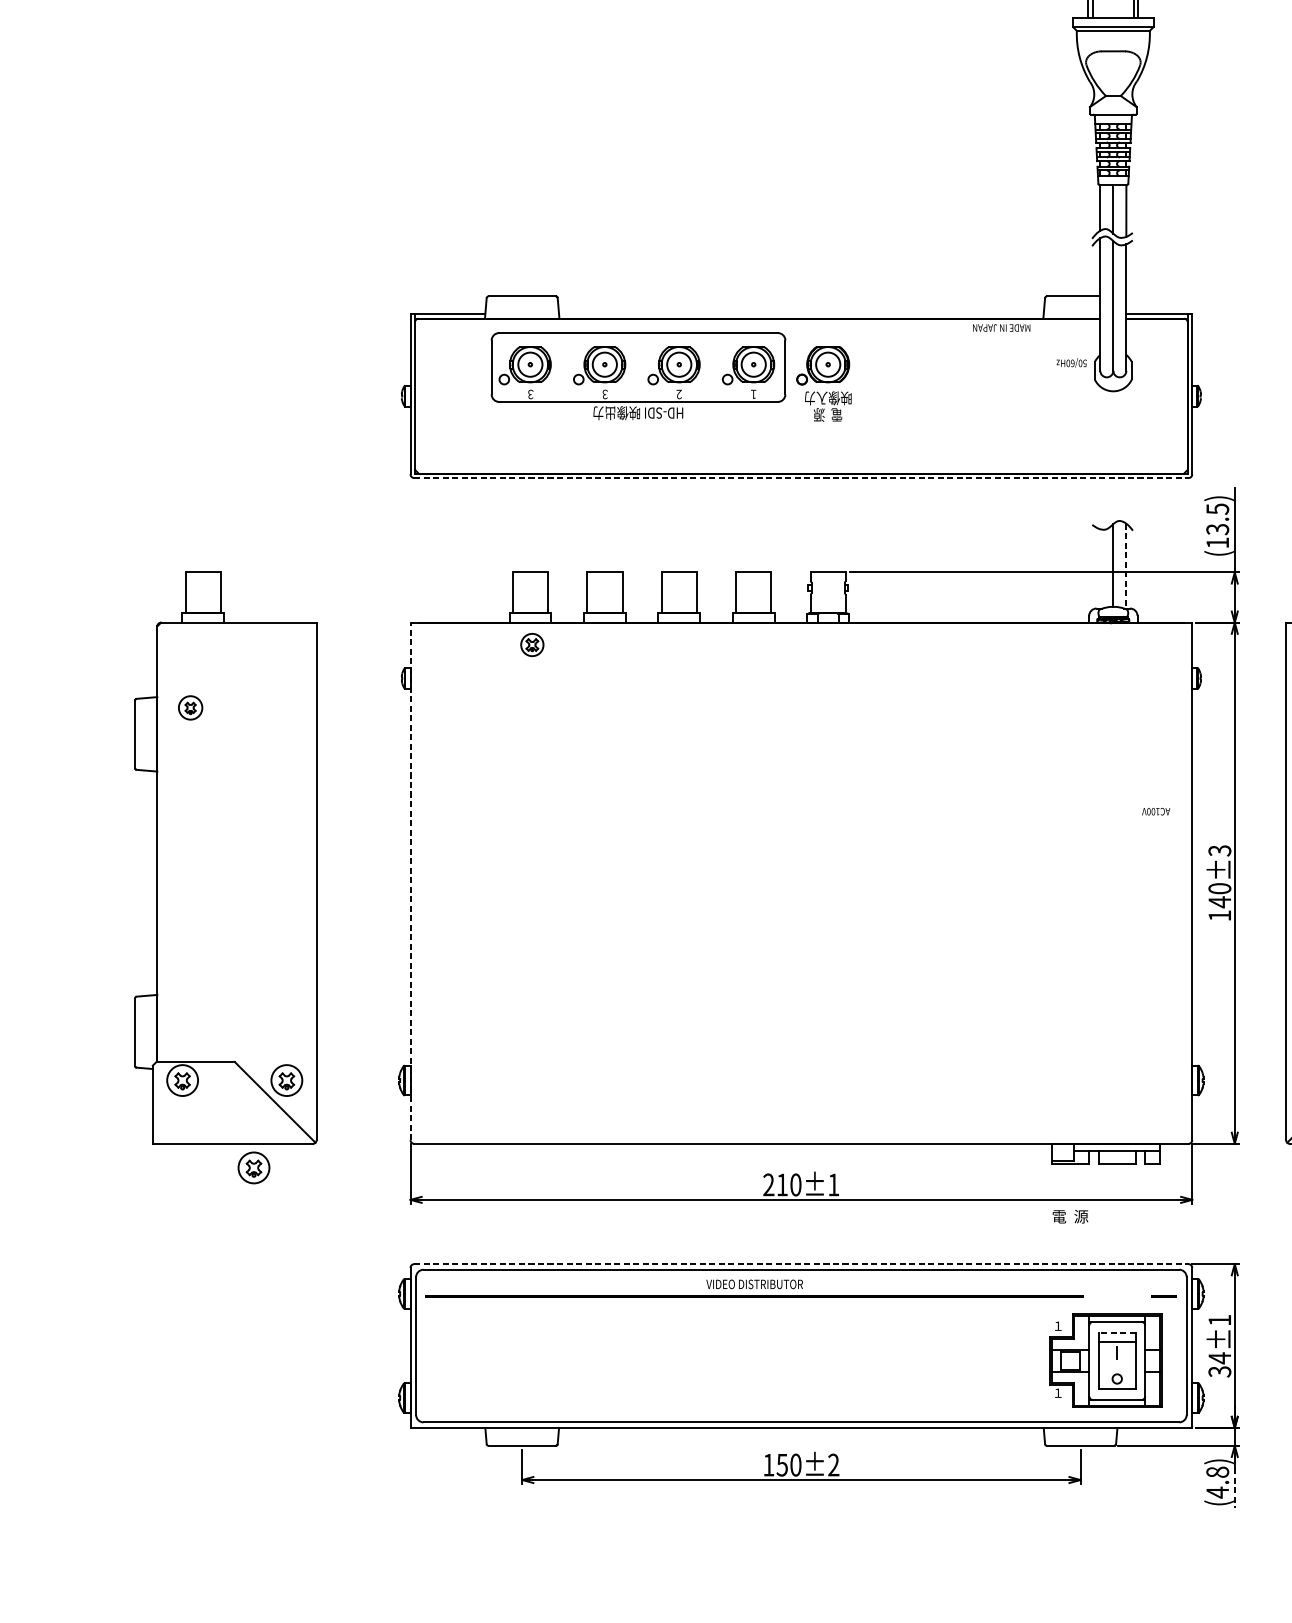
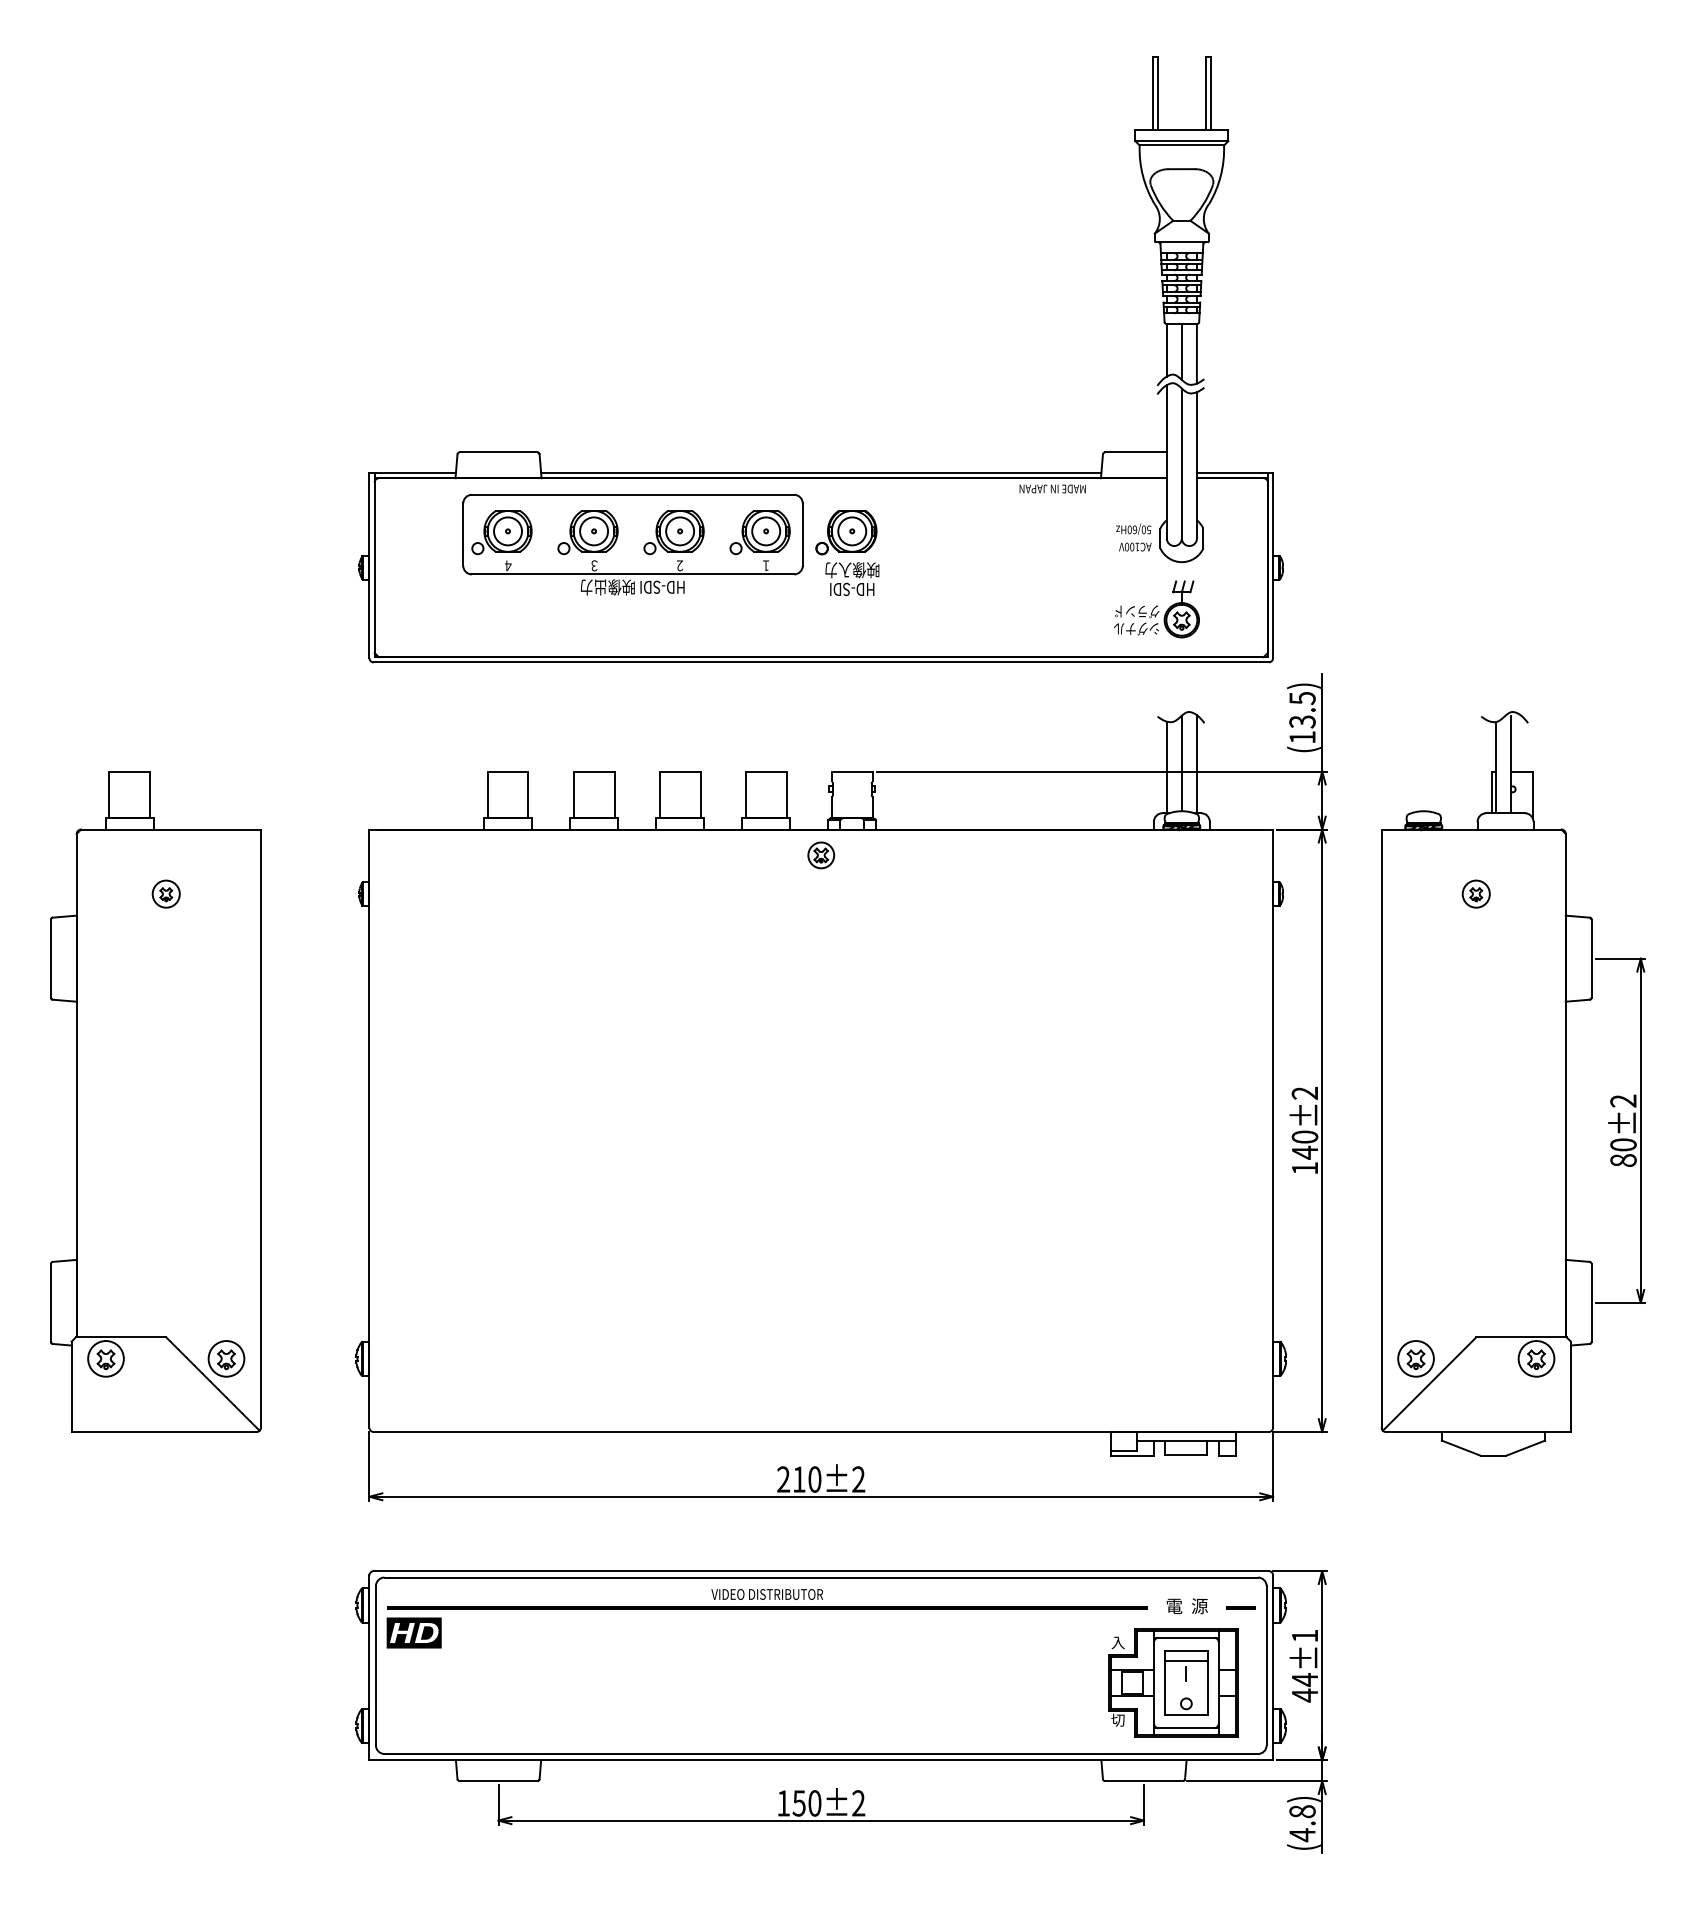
line: (801, 314) -> (821, 473), added
text: (530, 394) -> (508, 565), ３ -> ４
text: (828, 414) -> (852, 589), 電  源 -> HD-SDI
part: (1091, 432) -> (1156, 609), added
line: (801, 478) -> (821, 662), dashed -> solid
line: (1126, 566) -> (1196, 764), dashed -> solid
line: (1100, 568) -> (1166, 767), added
part: (532, 645) -> (821, 855), moved
part: (189, 707) -> (165, 893), moved
text: (1156, 811) -> (1135, 546), moved
text: (1220, 850) -> (1305, 1092), 140±3 -> 140±2
line: (410, 881) -> (369, 1128), dashed -> solid
part: (253, 1167) -> (188, 1459), removed
text: (833, 1184) -> (858, 1479), 210±1 -> 210±2
text: (1069, 1216) -> (1186, 1606), moved
line: (801, 1264) -> (821, 1571), dashed -> solid
part: (448, 1317) -> (413, 1632), added
text: (1057, 1325) -> (1117, 1642), １ -> 入
line: (1117, 1332) -> (1186, 1650), dashed -> solid
text: (1219, 1371) -> (1304, 1695), 34±1 -> 44±1
text: (1057, 1392) -> (1117, 1719), １ -> 切
line: (1235, 1487) -> (1322, 1829), dashed -> solid

